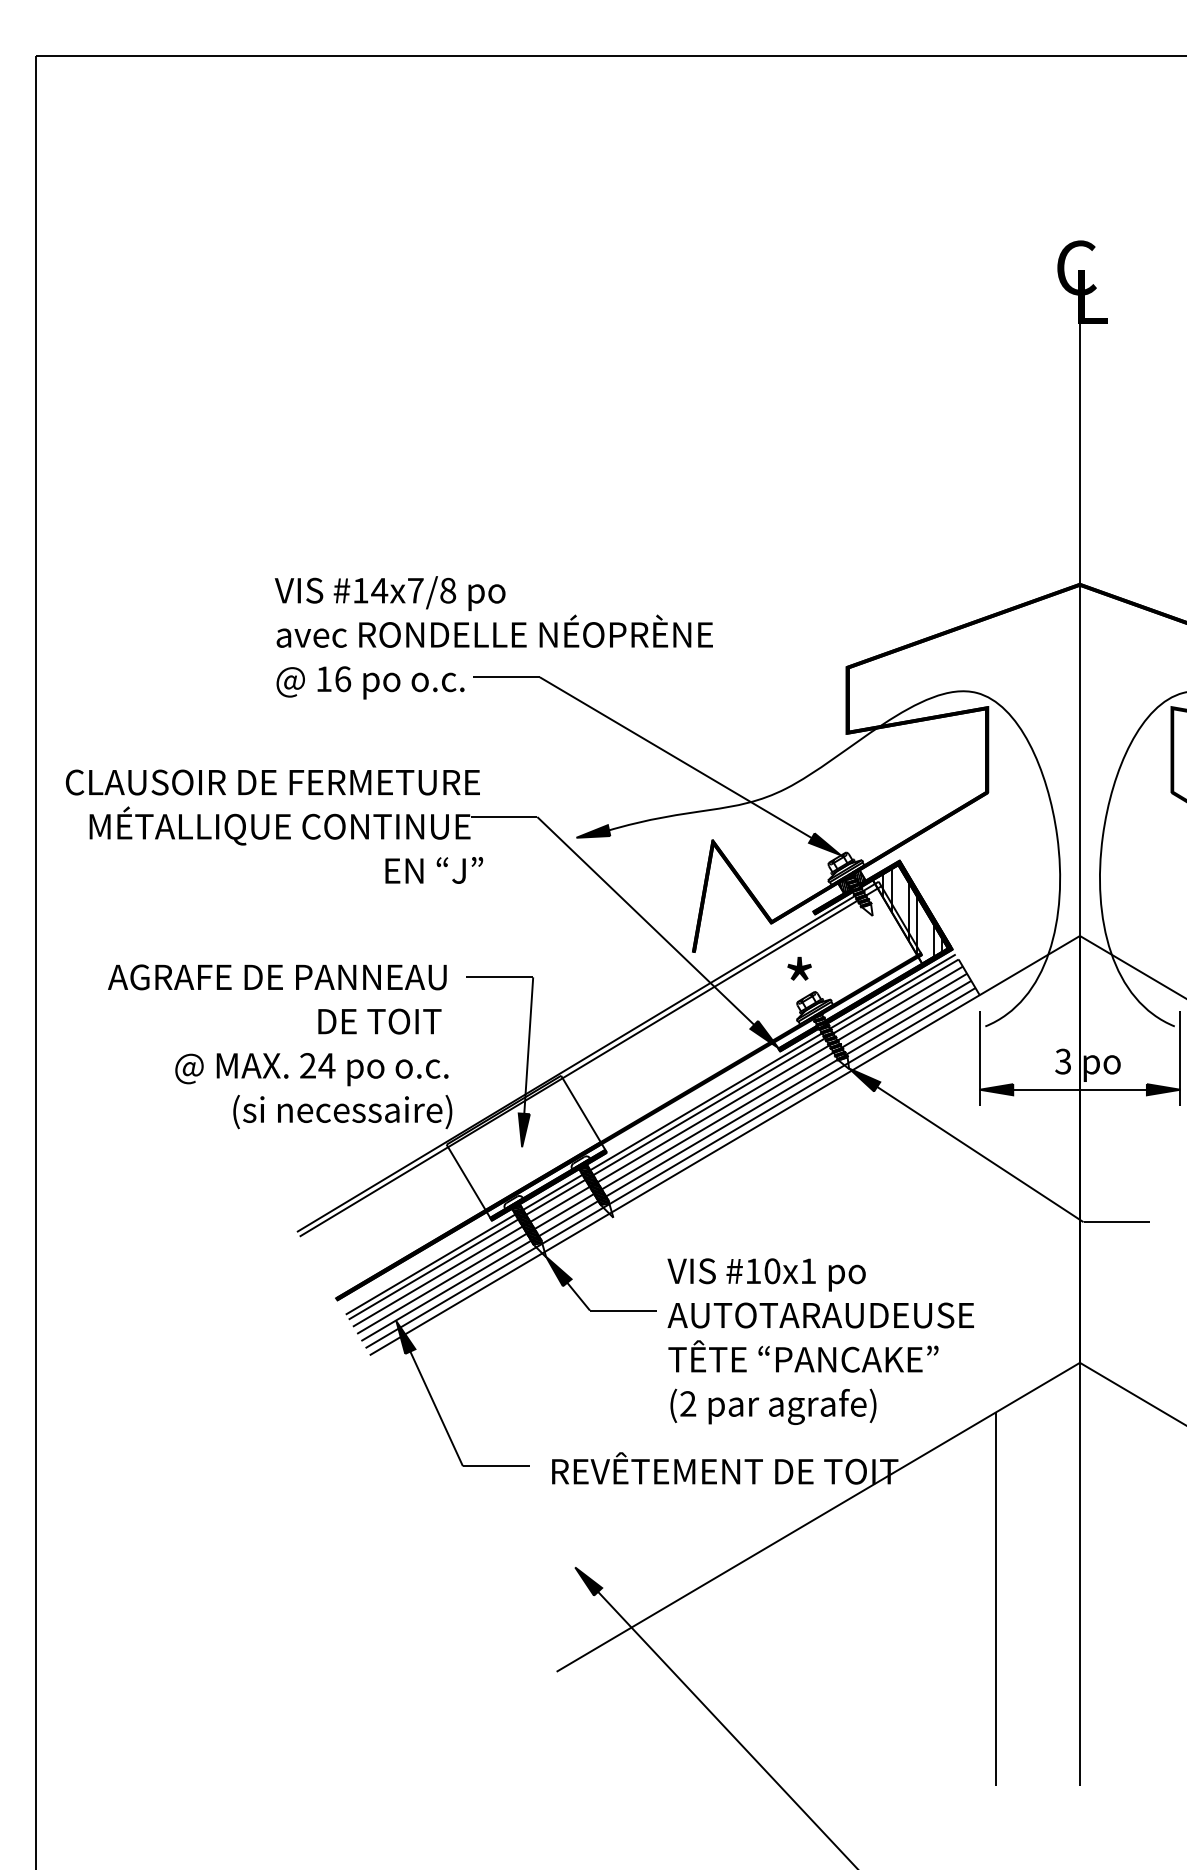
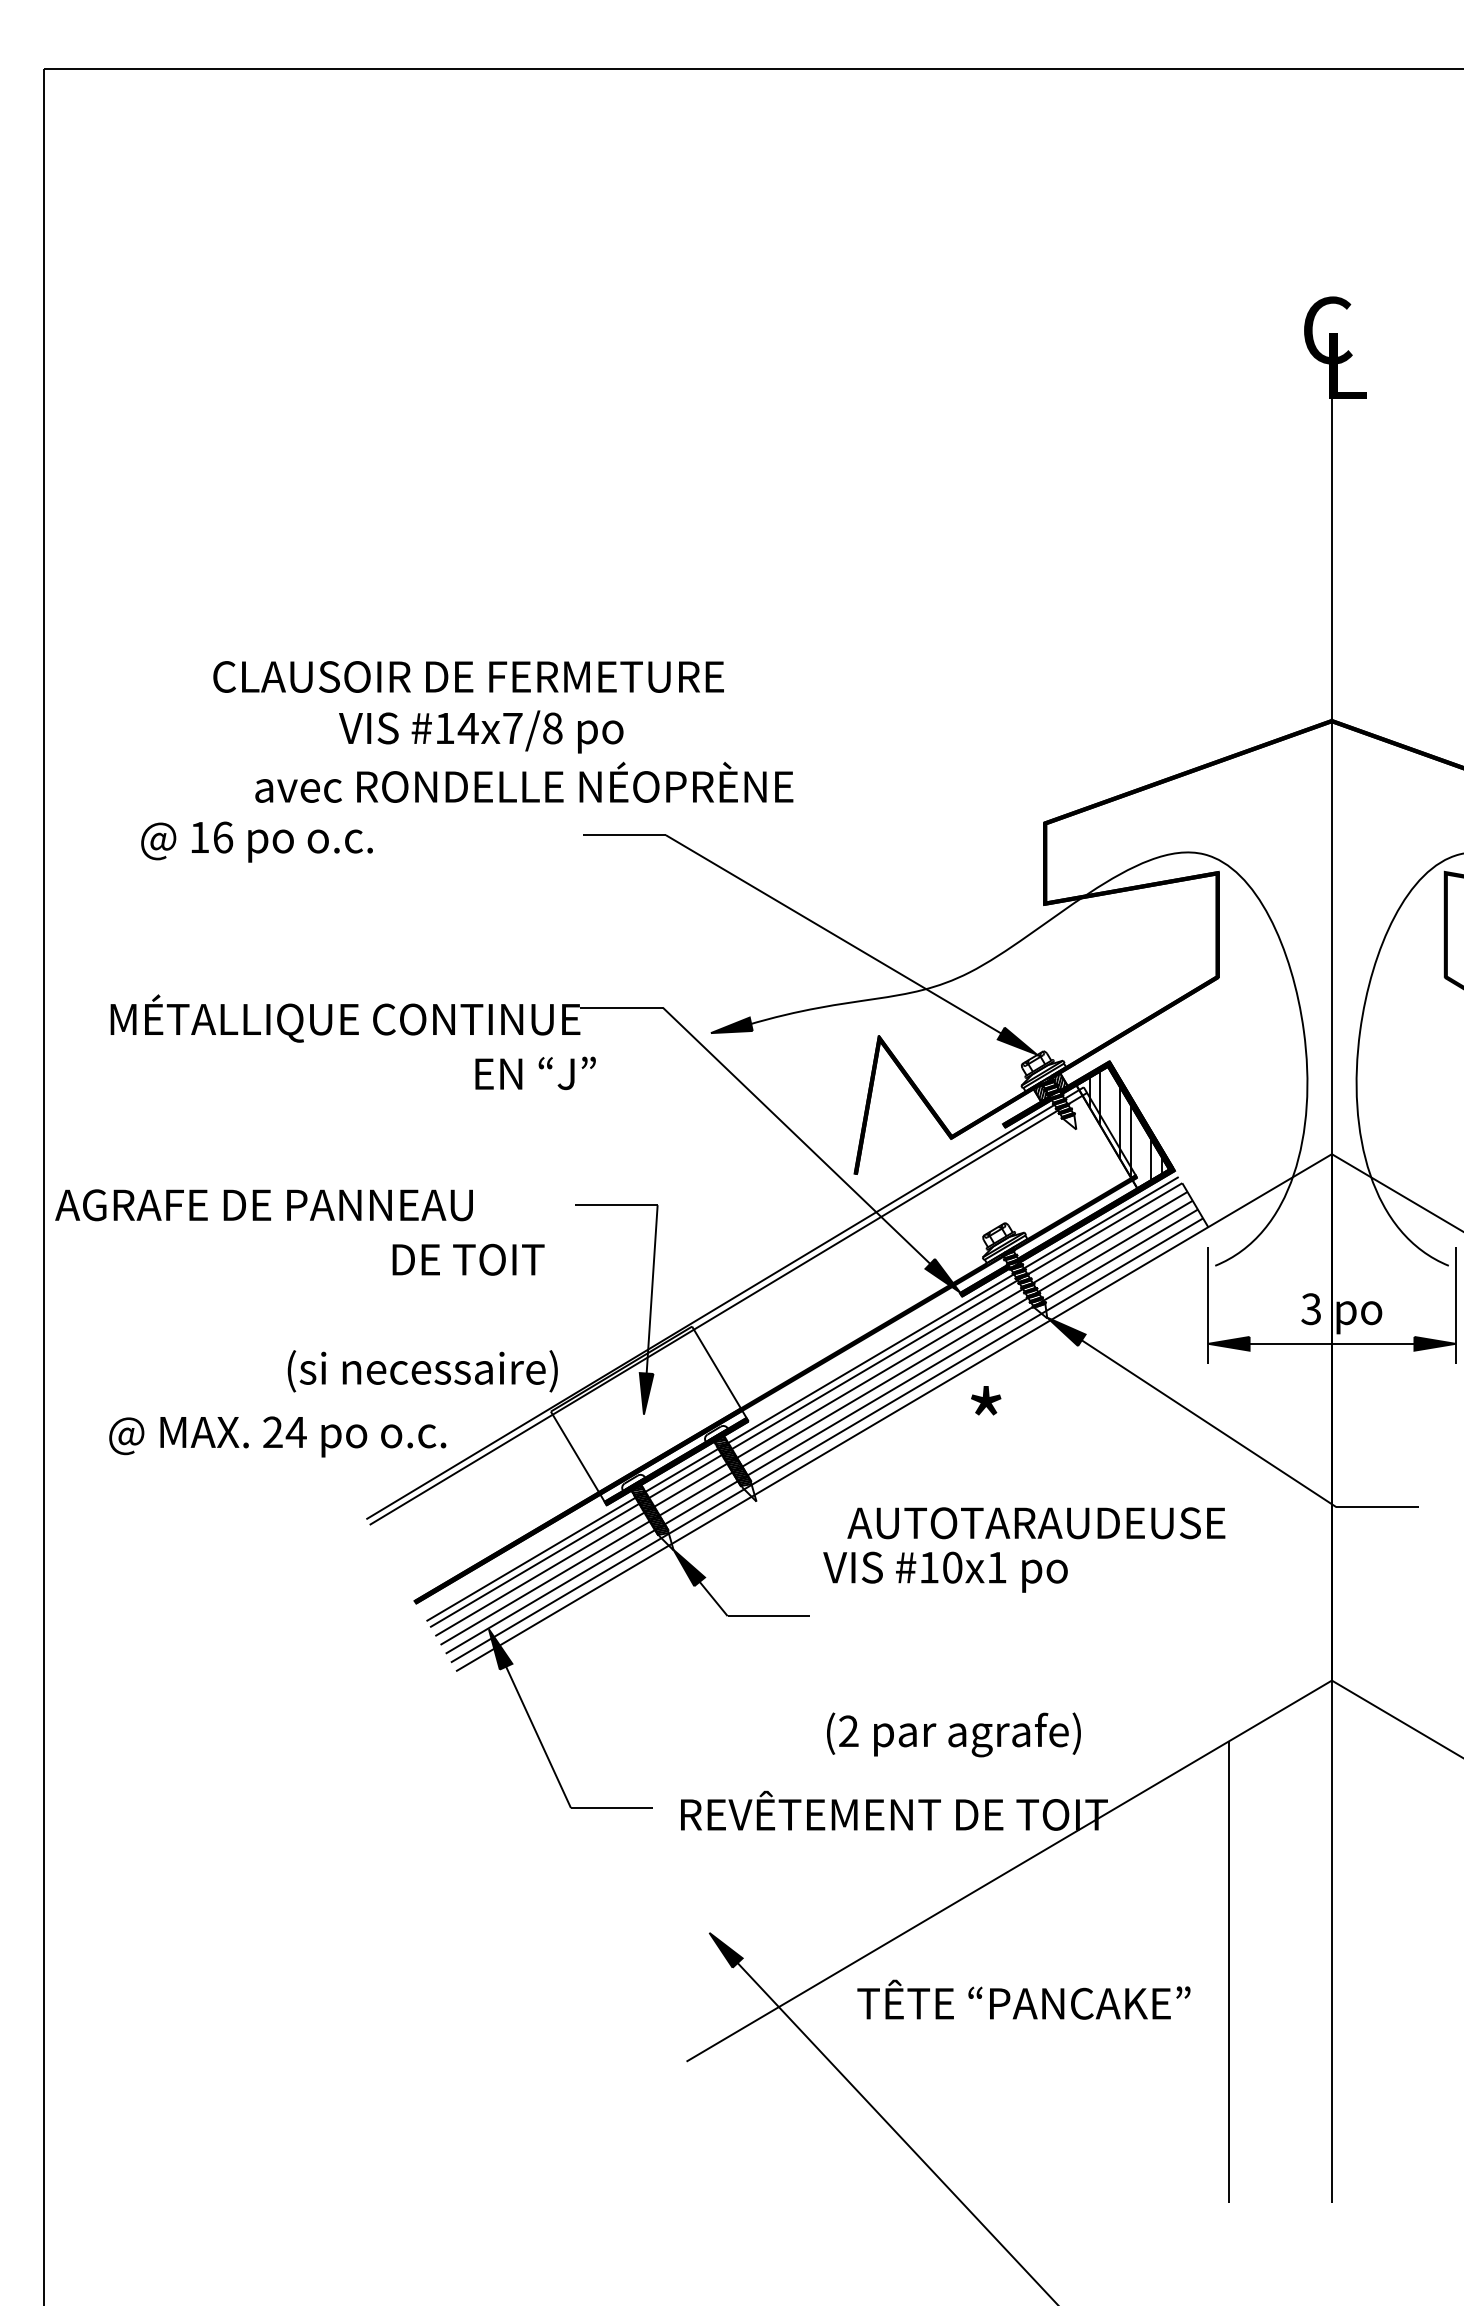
text: (494, 630) -> (524, 781), moved
text: (370, 682) -> (256, 841), moved
text: (272, 782) -> (468, 676), moved
text: (799, 968) -> (986, 1400), moved
text: (276, 977) -> (263, 1205), moved
text: (311, 1069) -> (277, 1436), moved
text: (820, 1315) -> (1036, 1523), moved
text: (803, 1356) -> (1023, 1999), moved

